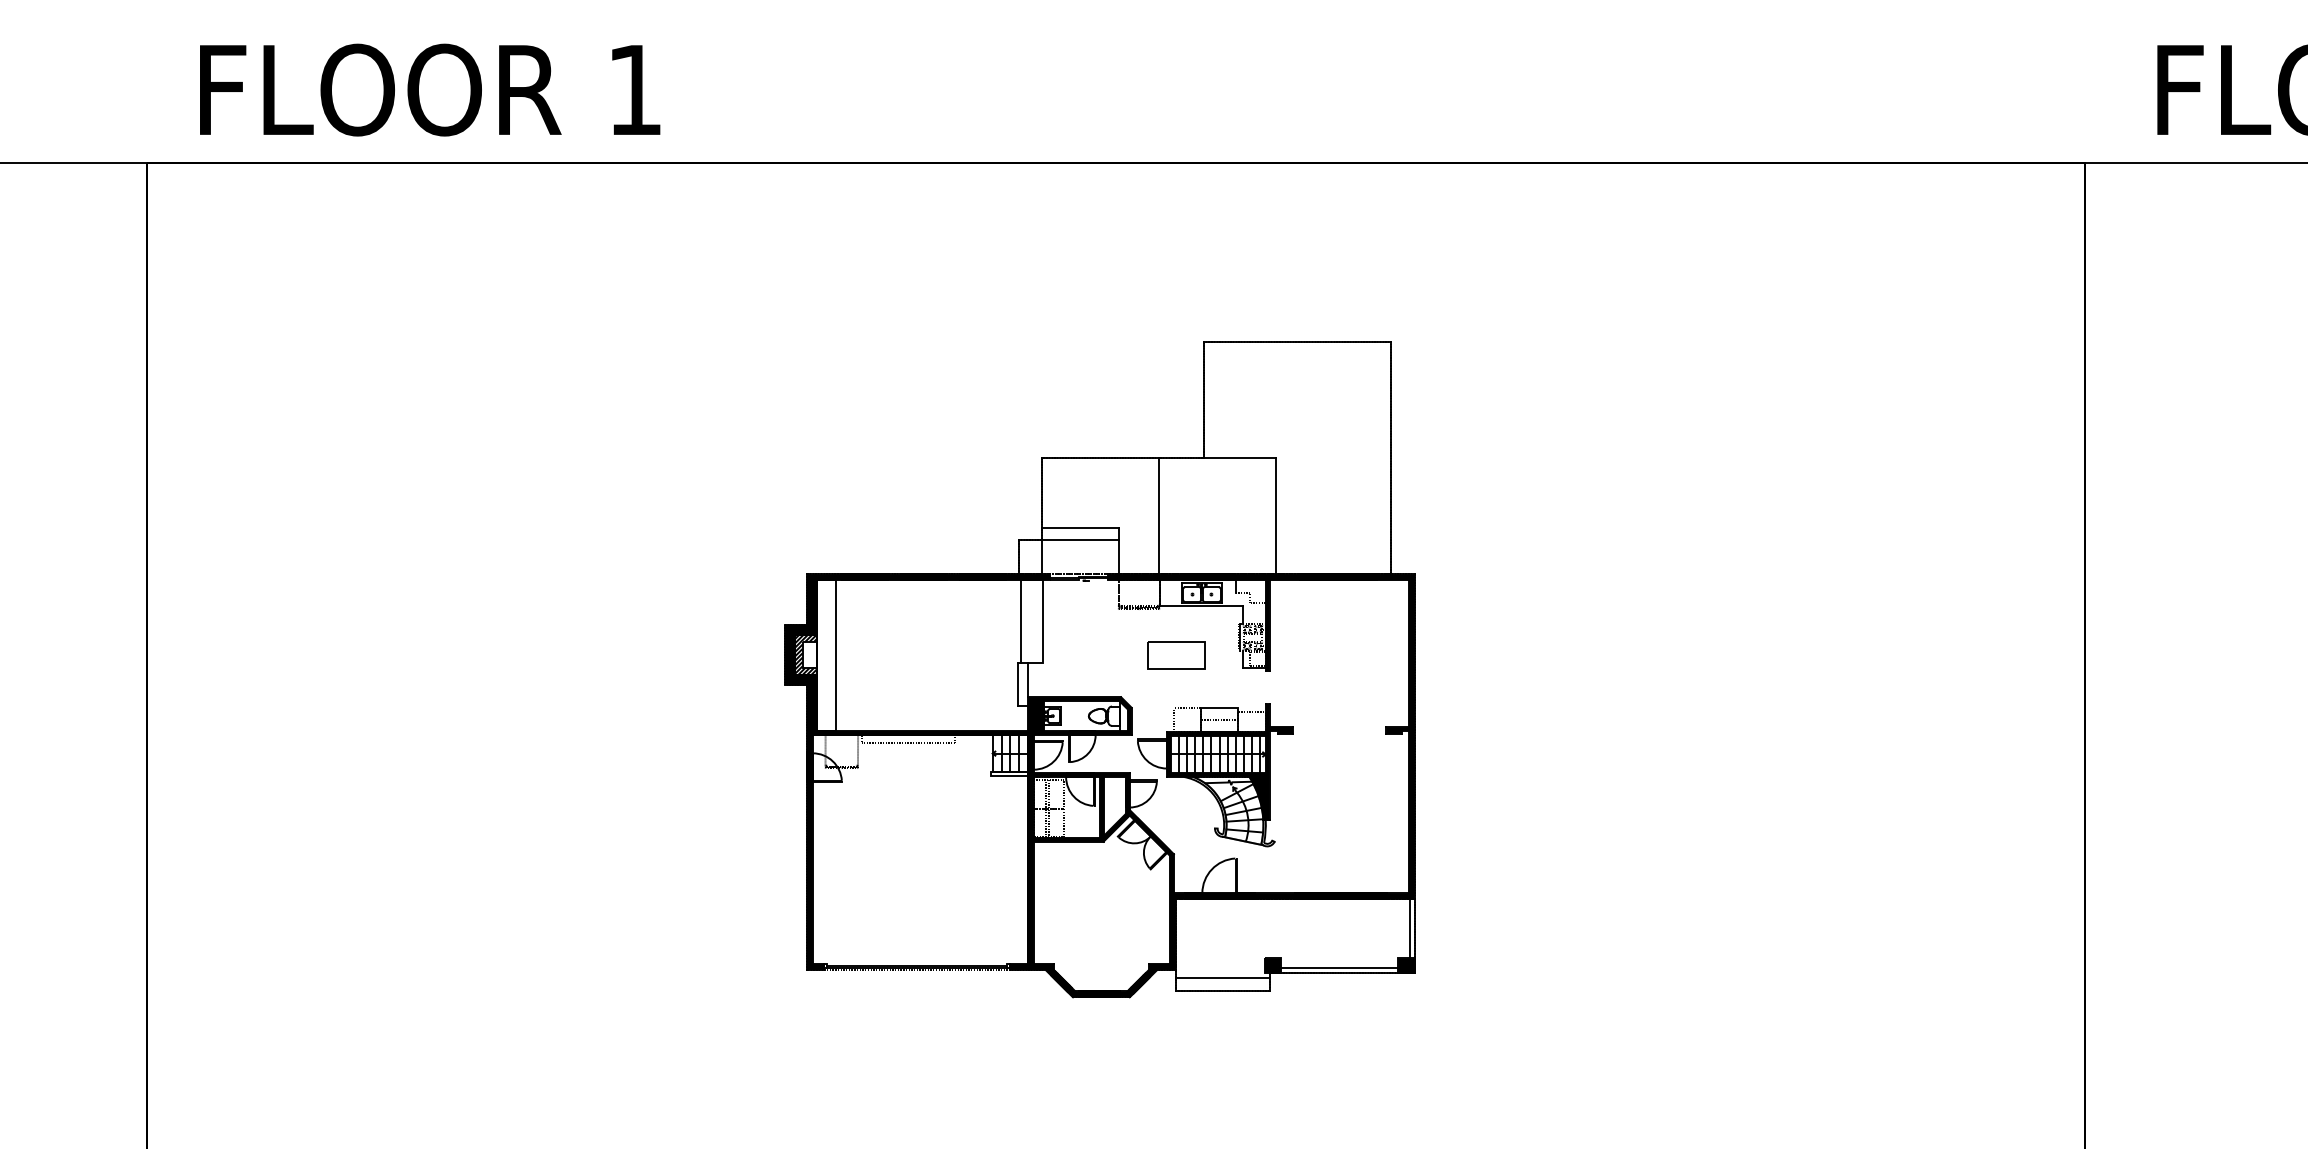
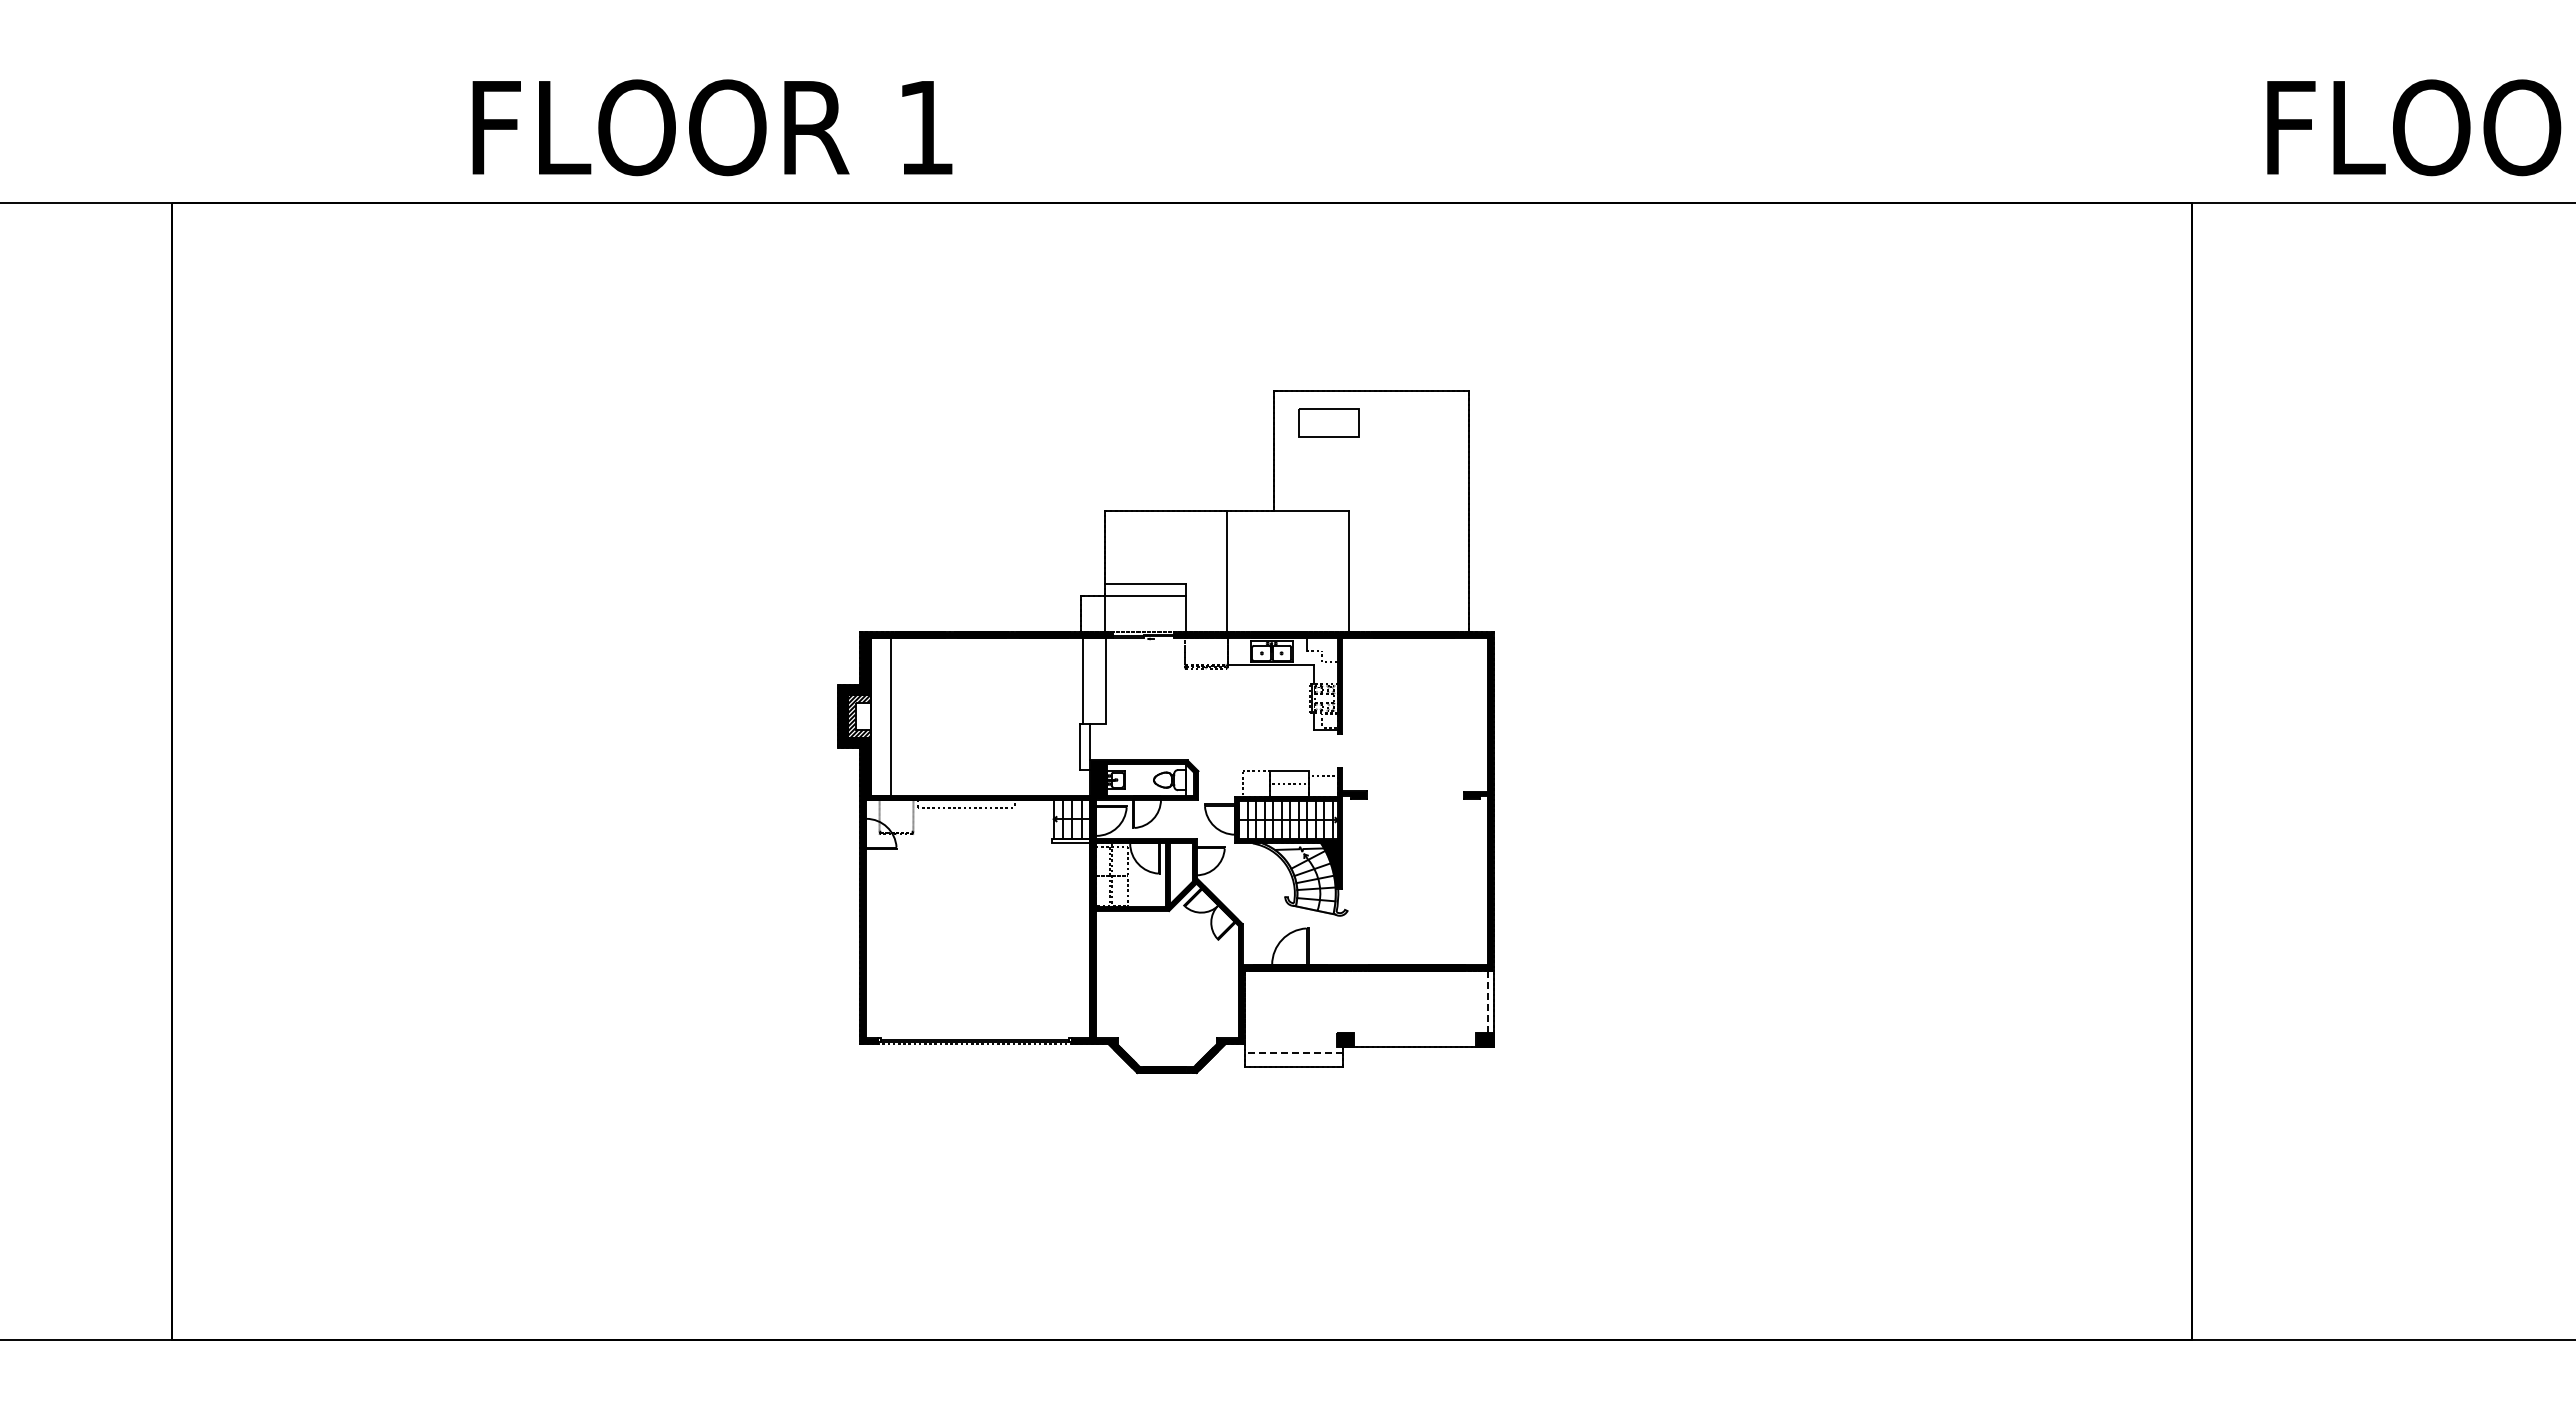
text: (430, 89) -> (712, 127), moved
part: (1175, 655) -> (1328, 422), moved
line: (1409, 928) -> (1488, 1001), solid -> dashed
line: (1339, 967) -> (1415, 1042), removed
line: (1222, 978) -> (1293, 1053), solid -> dashed

